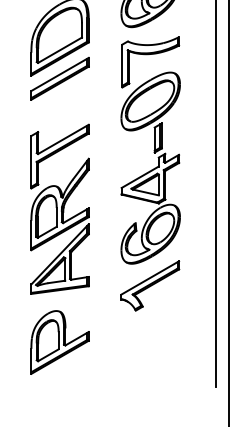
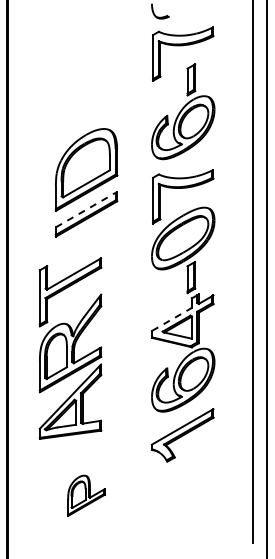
line: (60, 74) -> (86, 209), solid -> dashed
line: (140, 177) -> (172, 319), solid -> dashed
part: (60, 209) -> (70, 348), moved
part: (60, 342) -> (86, 495), size x0.6

